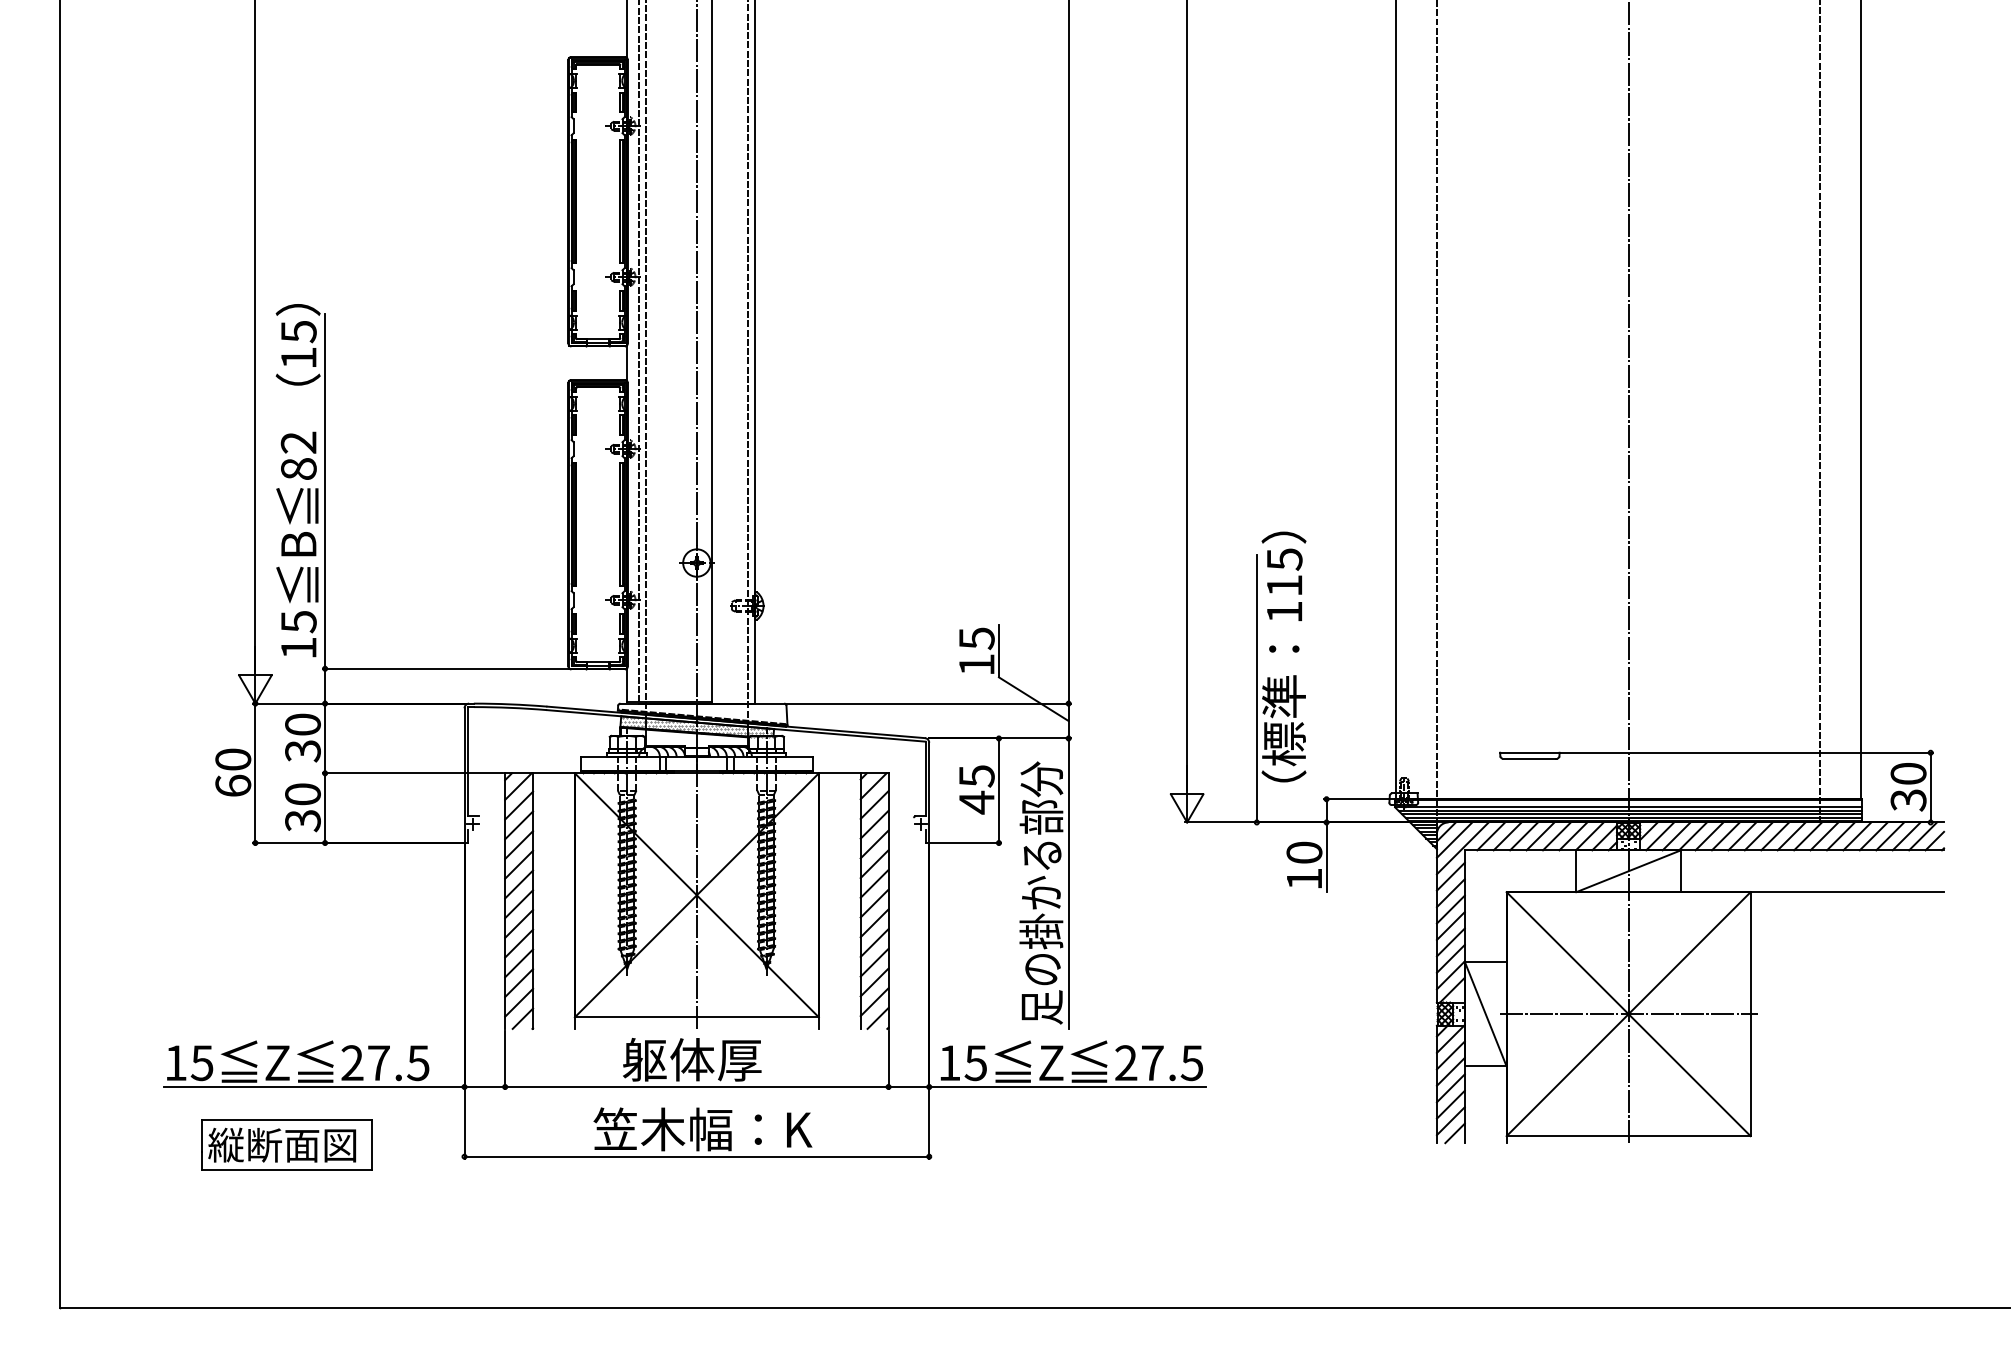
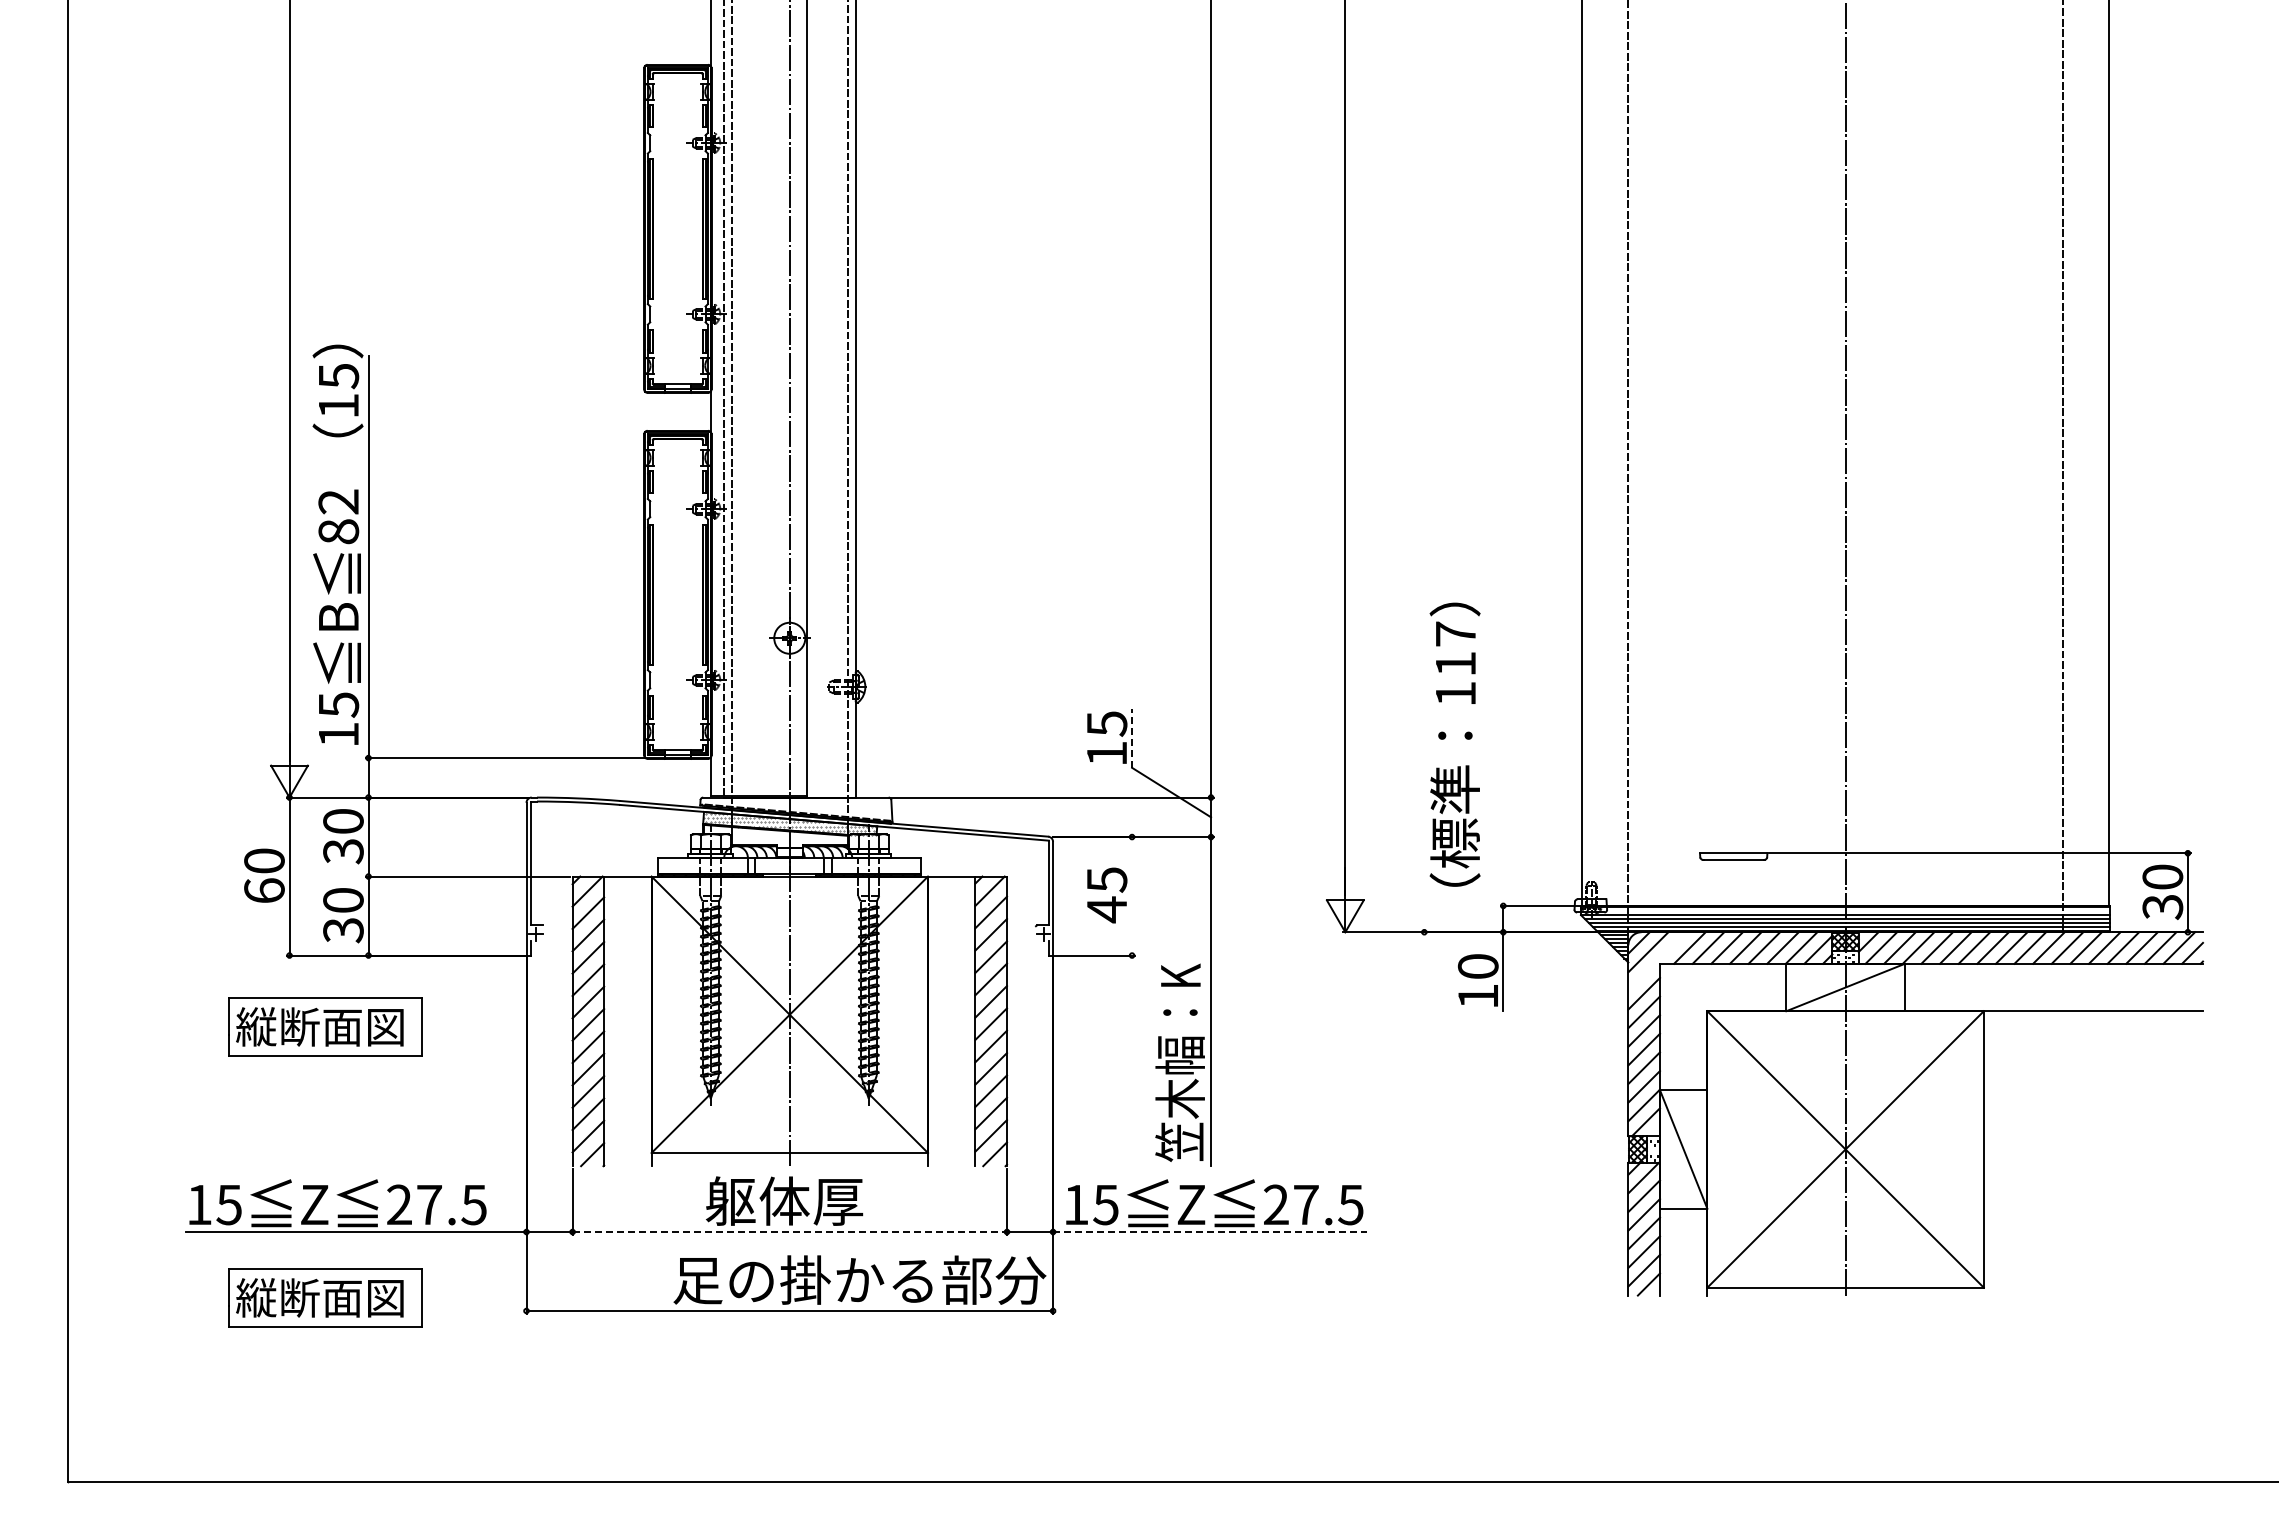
text: (1285, 559) -> (1456, 634), 115 -> 117
line: (999, 651) -> (1132, 738), solid -> dashed
line: (1257, 688) -> (1424, 780), removed
line: (999, 790) -> (1132, 896), removed
line: (1462, 848) -> (1657, 961), removed
text: (1040, 893) -> (1179, 1012), 足の掛かる部分 -> 笠木幅：K
part: (287, 905) -> (325, 1026), added
line: (1628, 1014) -> (1845, 1149), removed
line: (697, 1087) -> (790, 1232), solid -> dashed
line: (1067, 1087) -> (1209, 1232), solid -> dashed
text: (758, 1128) -> (859, 1279), 笠木幅：K -> 足の掛かる部分

